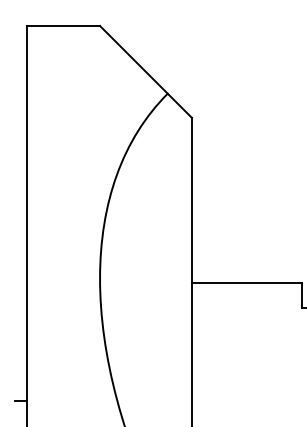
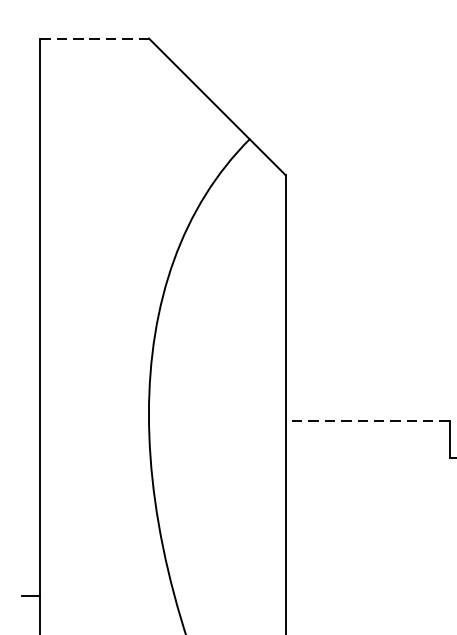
line: (63, 26) -> (94, 39), solid -> dashed
line: (246, 283) -> (366, 421), solid -> dashed

